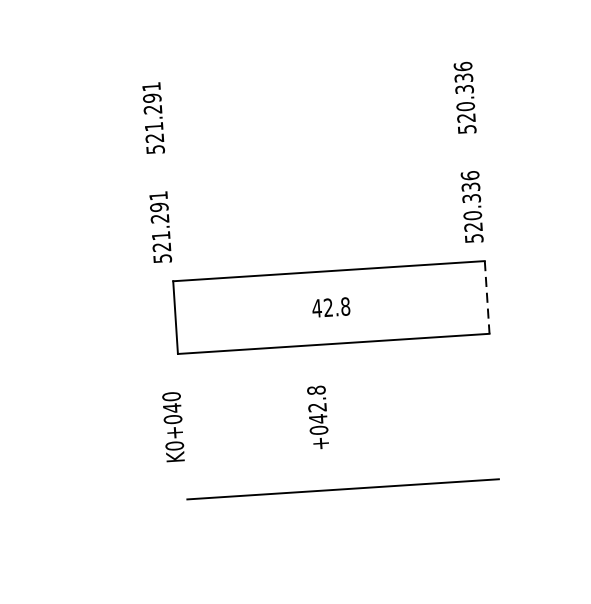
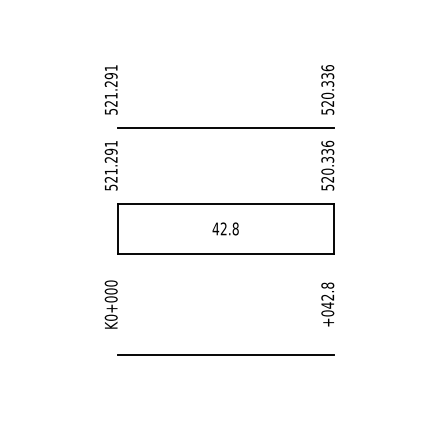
line: (321, 161) -> (225, 127), added
line: (487, 298) -> (334, 229), dashed -> solid
text: (171, 408) -> (110, 291), K0+040 -> K0+000
text: (317, 417) -> (327, 304), moved

